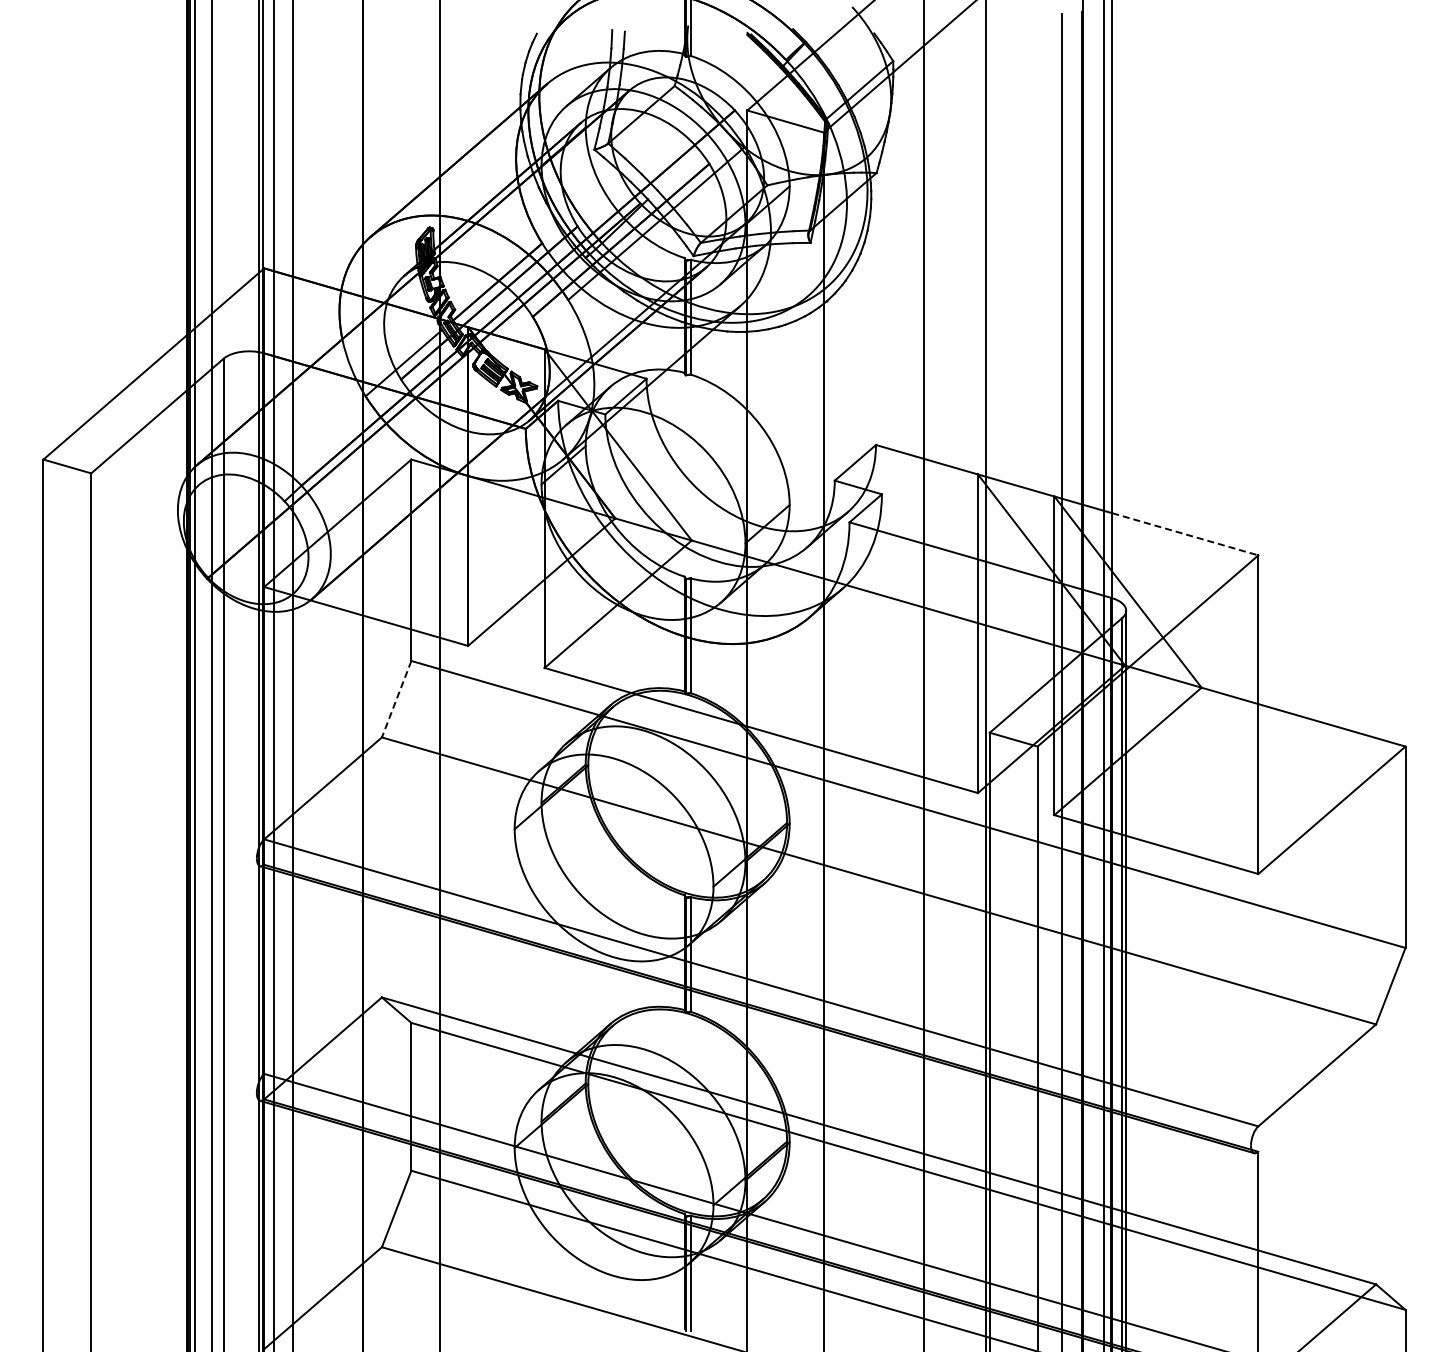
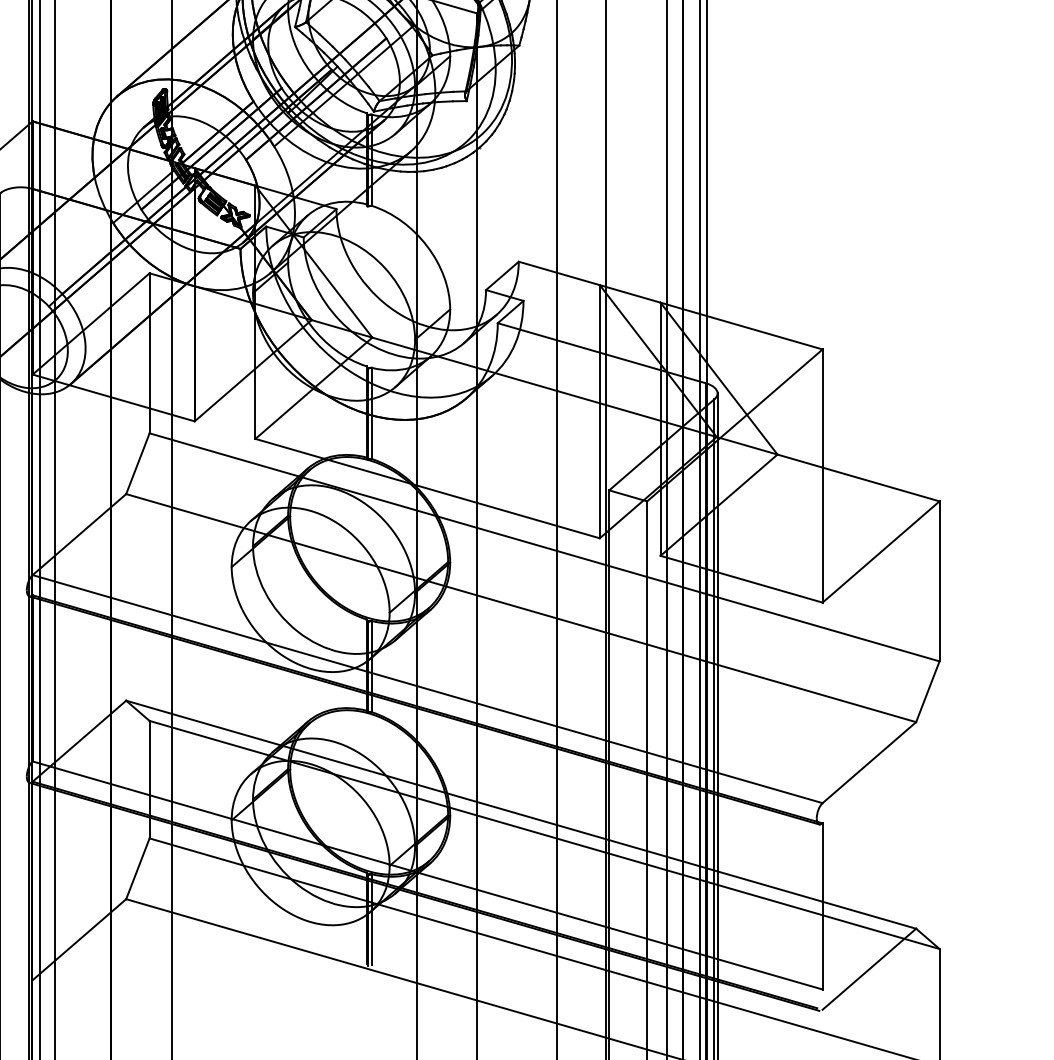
line: (1185, 534) -> (764, 332), dashed -> solid
line: (396, 699) -> (137, 463), dashed -> solid

